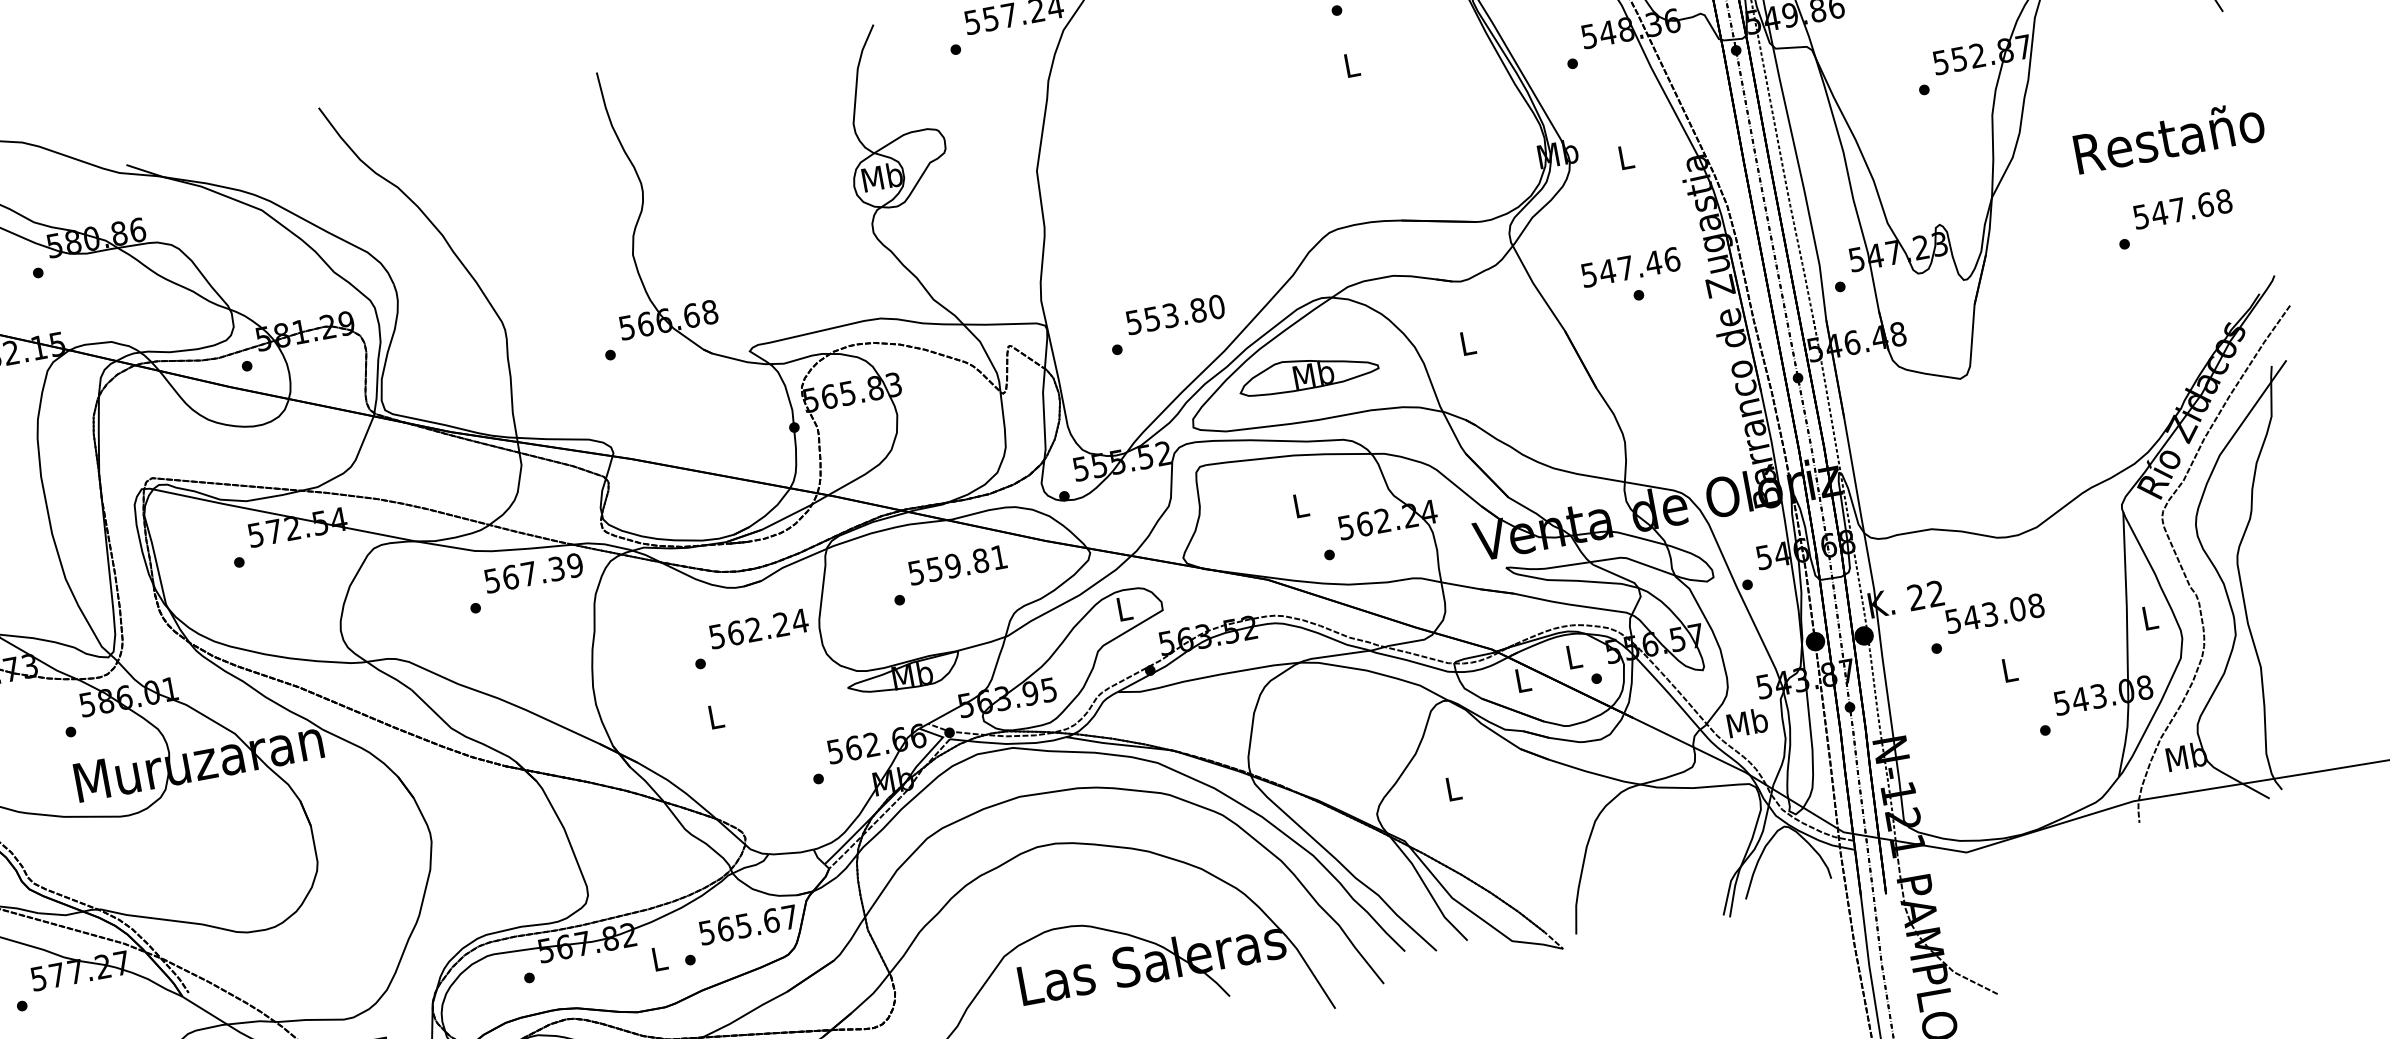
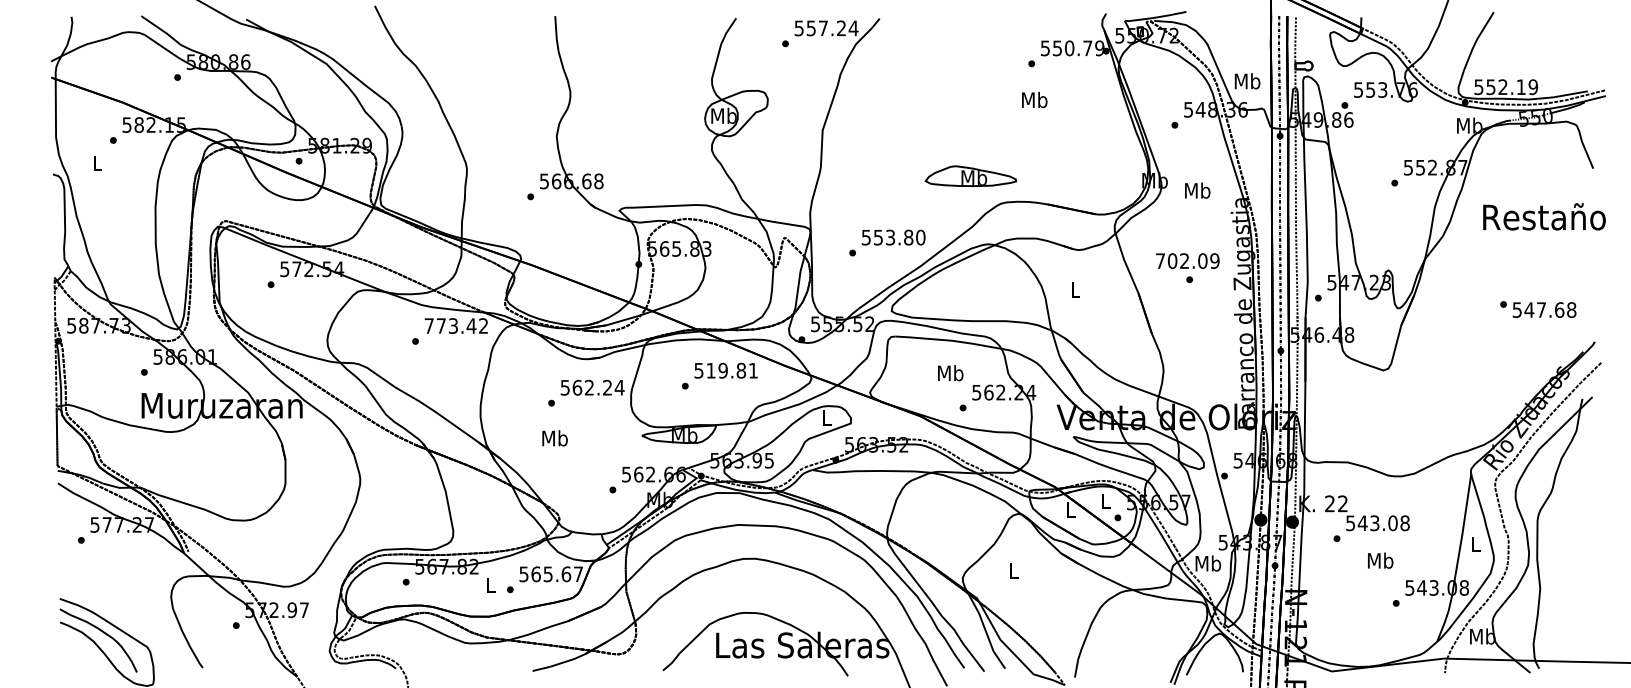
text: (1351, 64) -> (1034, 99), L -> Mb
text: (2169, 136) -> (1544, 216), moved
text: (1625, 156) -> (1197, 190), L -> Mb
text: (2182, 208) -> (1544, 309), moved
text: (1630, 268) -> (1187, 261), 547.46 -> 702.09
part: (1307, 372) -> (970, 175), moved
text: (1300, 505) -> (950, 373), L -> Mb
text: (933, 569) -> (710, 370), 559.81 -> 519.81
text: (533, 572) -> (456, 325), 567.39 -> 773.42
text: (2009, 669) -> (1380, 560), L -> Mb
text: (715, 716) -> (554, 438), L -> Mb

